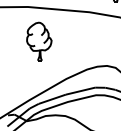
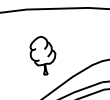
part: (39, 41) -> (43, 55), moved

